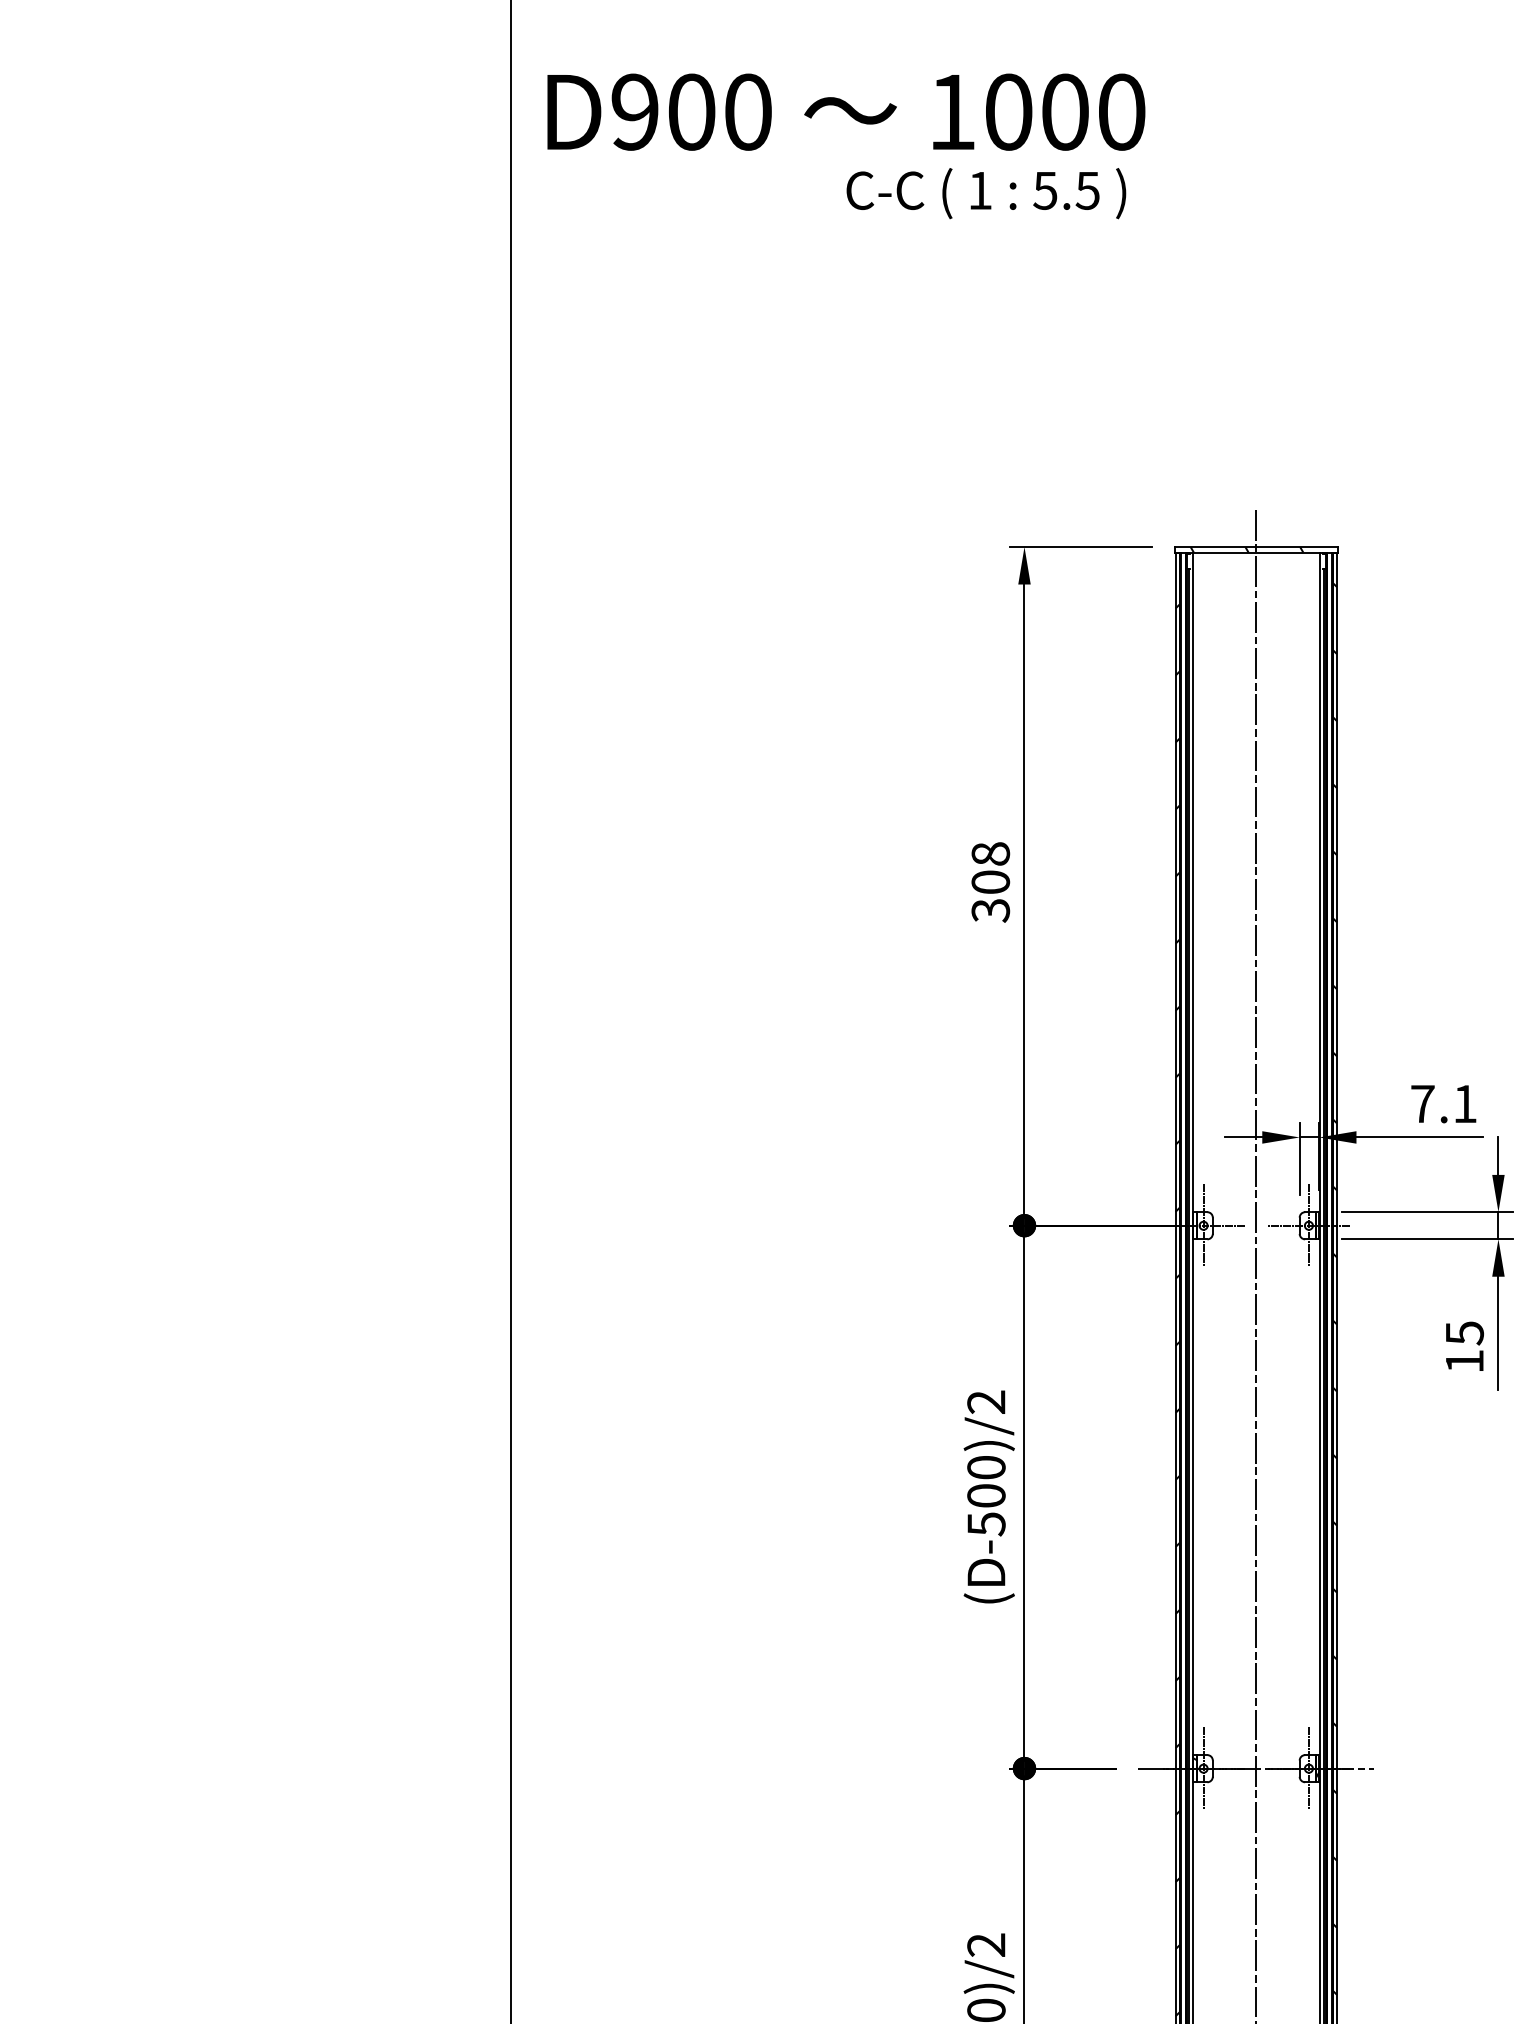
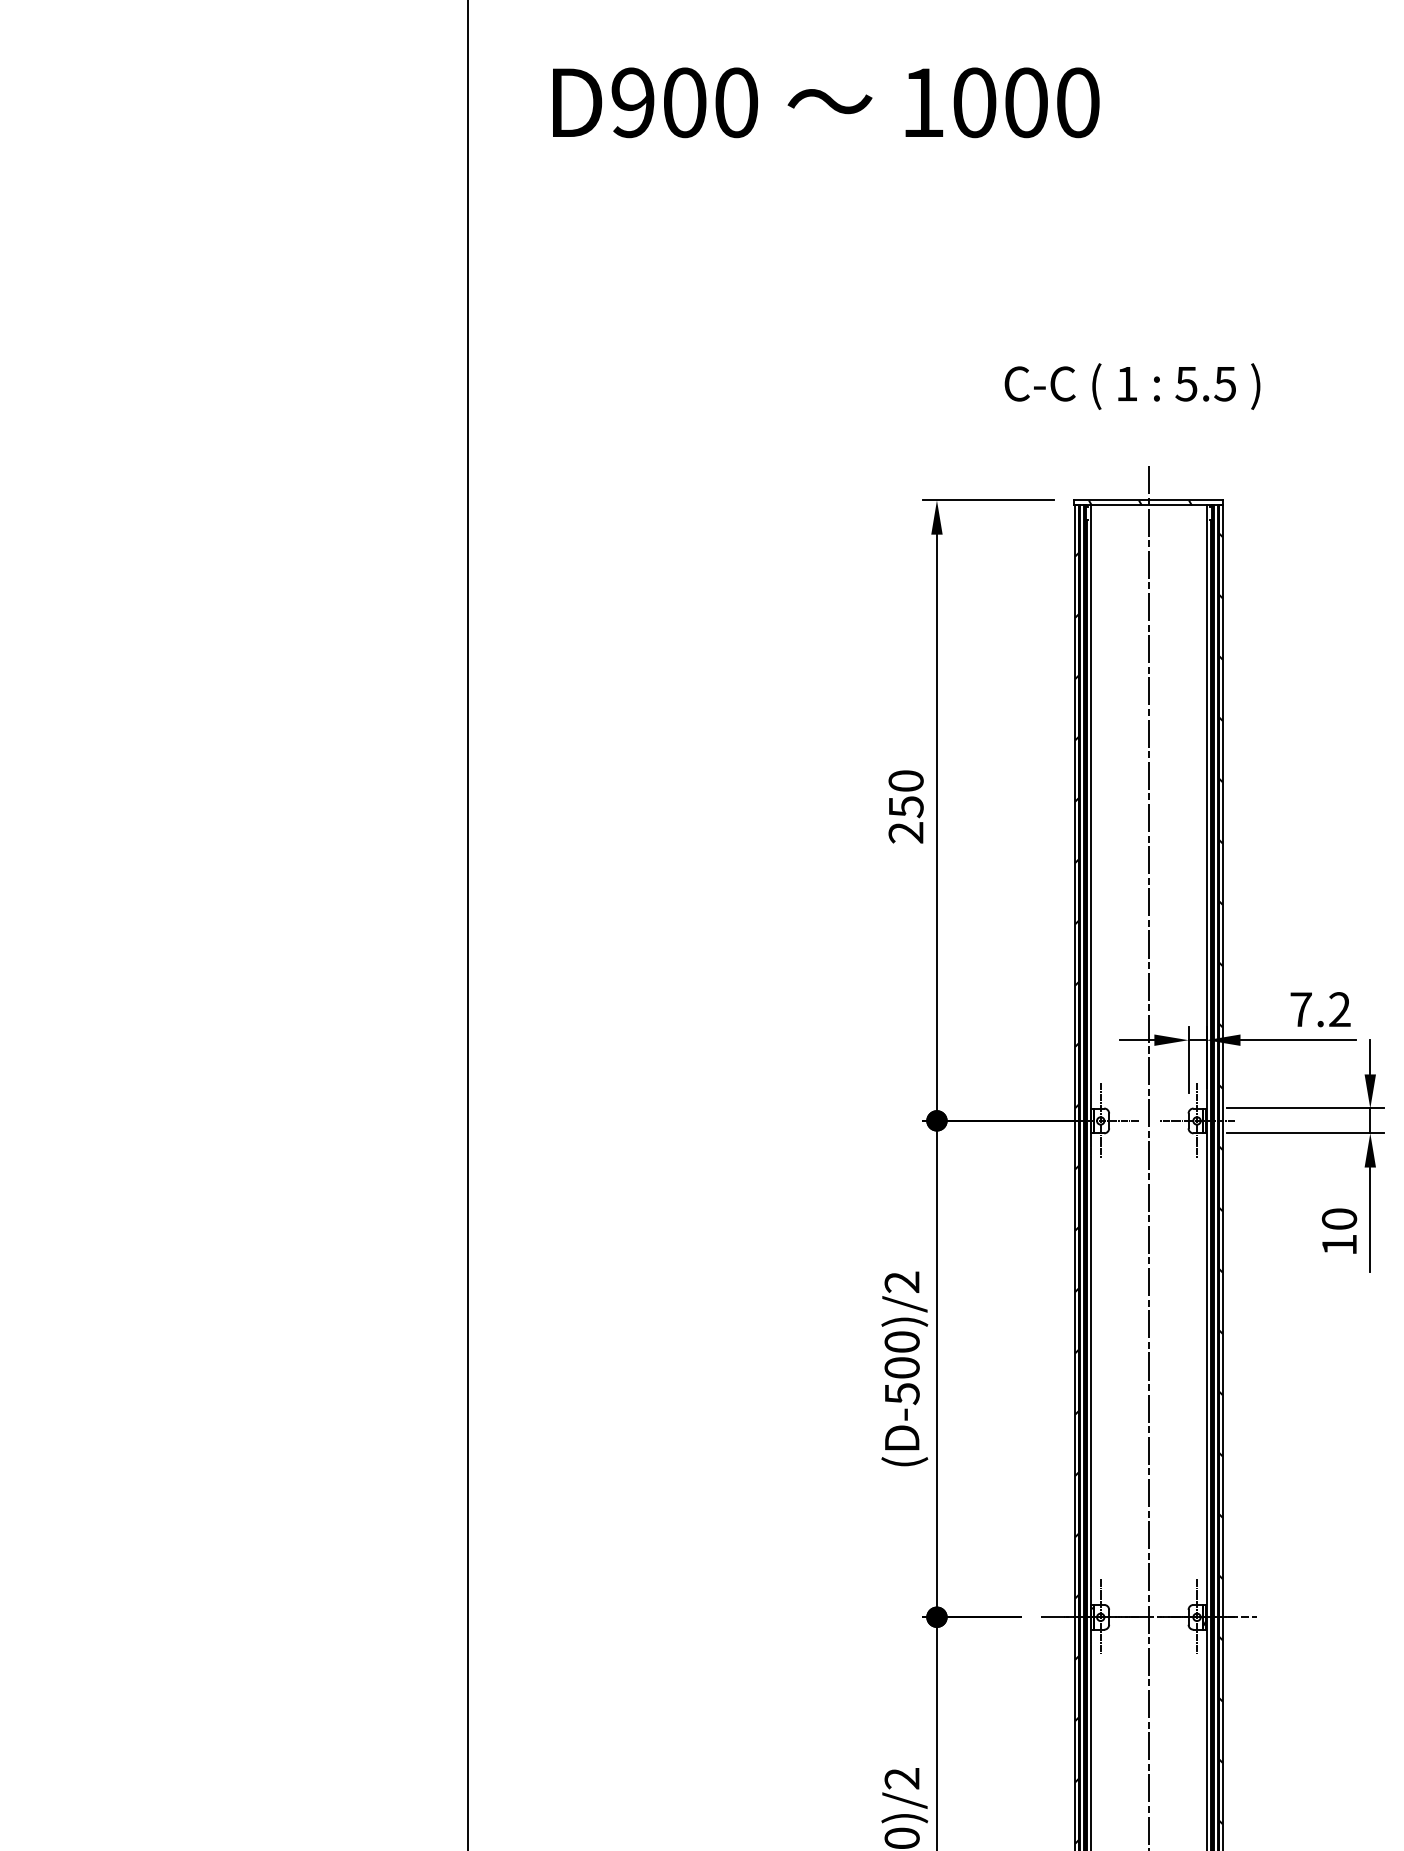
text: (846, 111) -> (826, 102), moved
text: (986, 193) -> (1132, 386), moved
text: (990, 882) -> (905, 807), 308 -> 250
text: (1464, 1103) -> (1339, 1009), 7.1 -> 7.2
text: (1464, 1333) -> (1339, 1219), 15 -> 10

